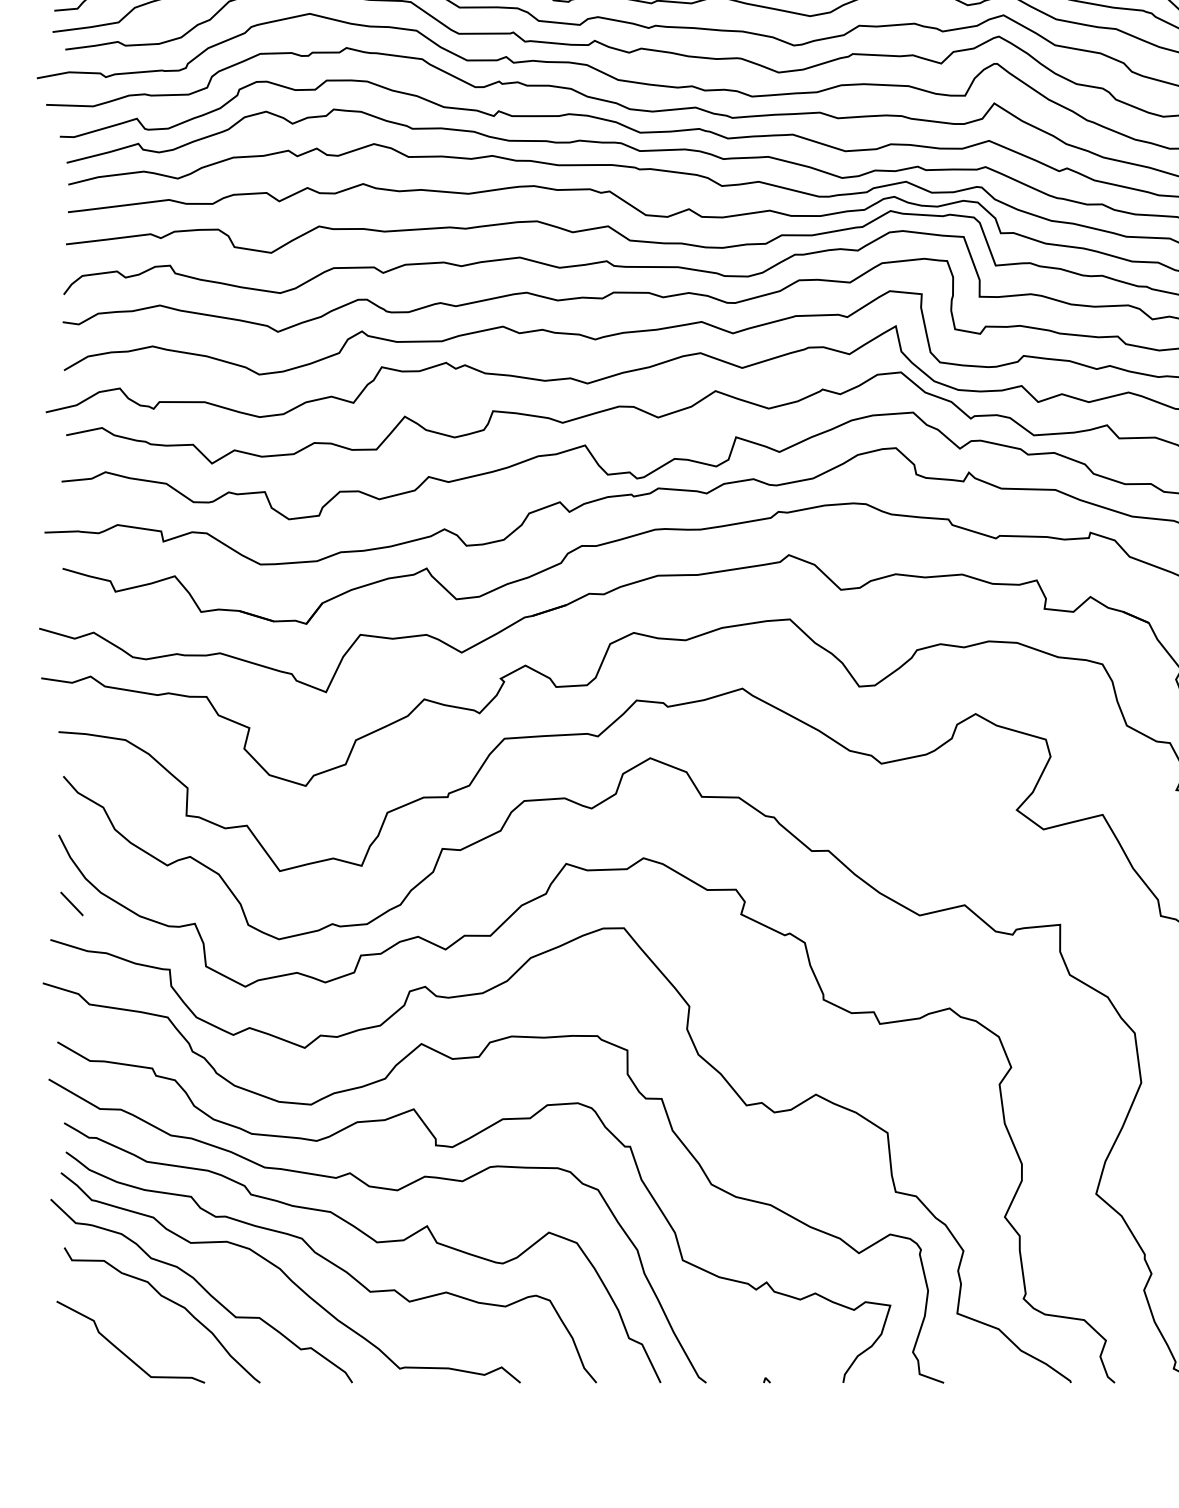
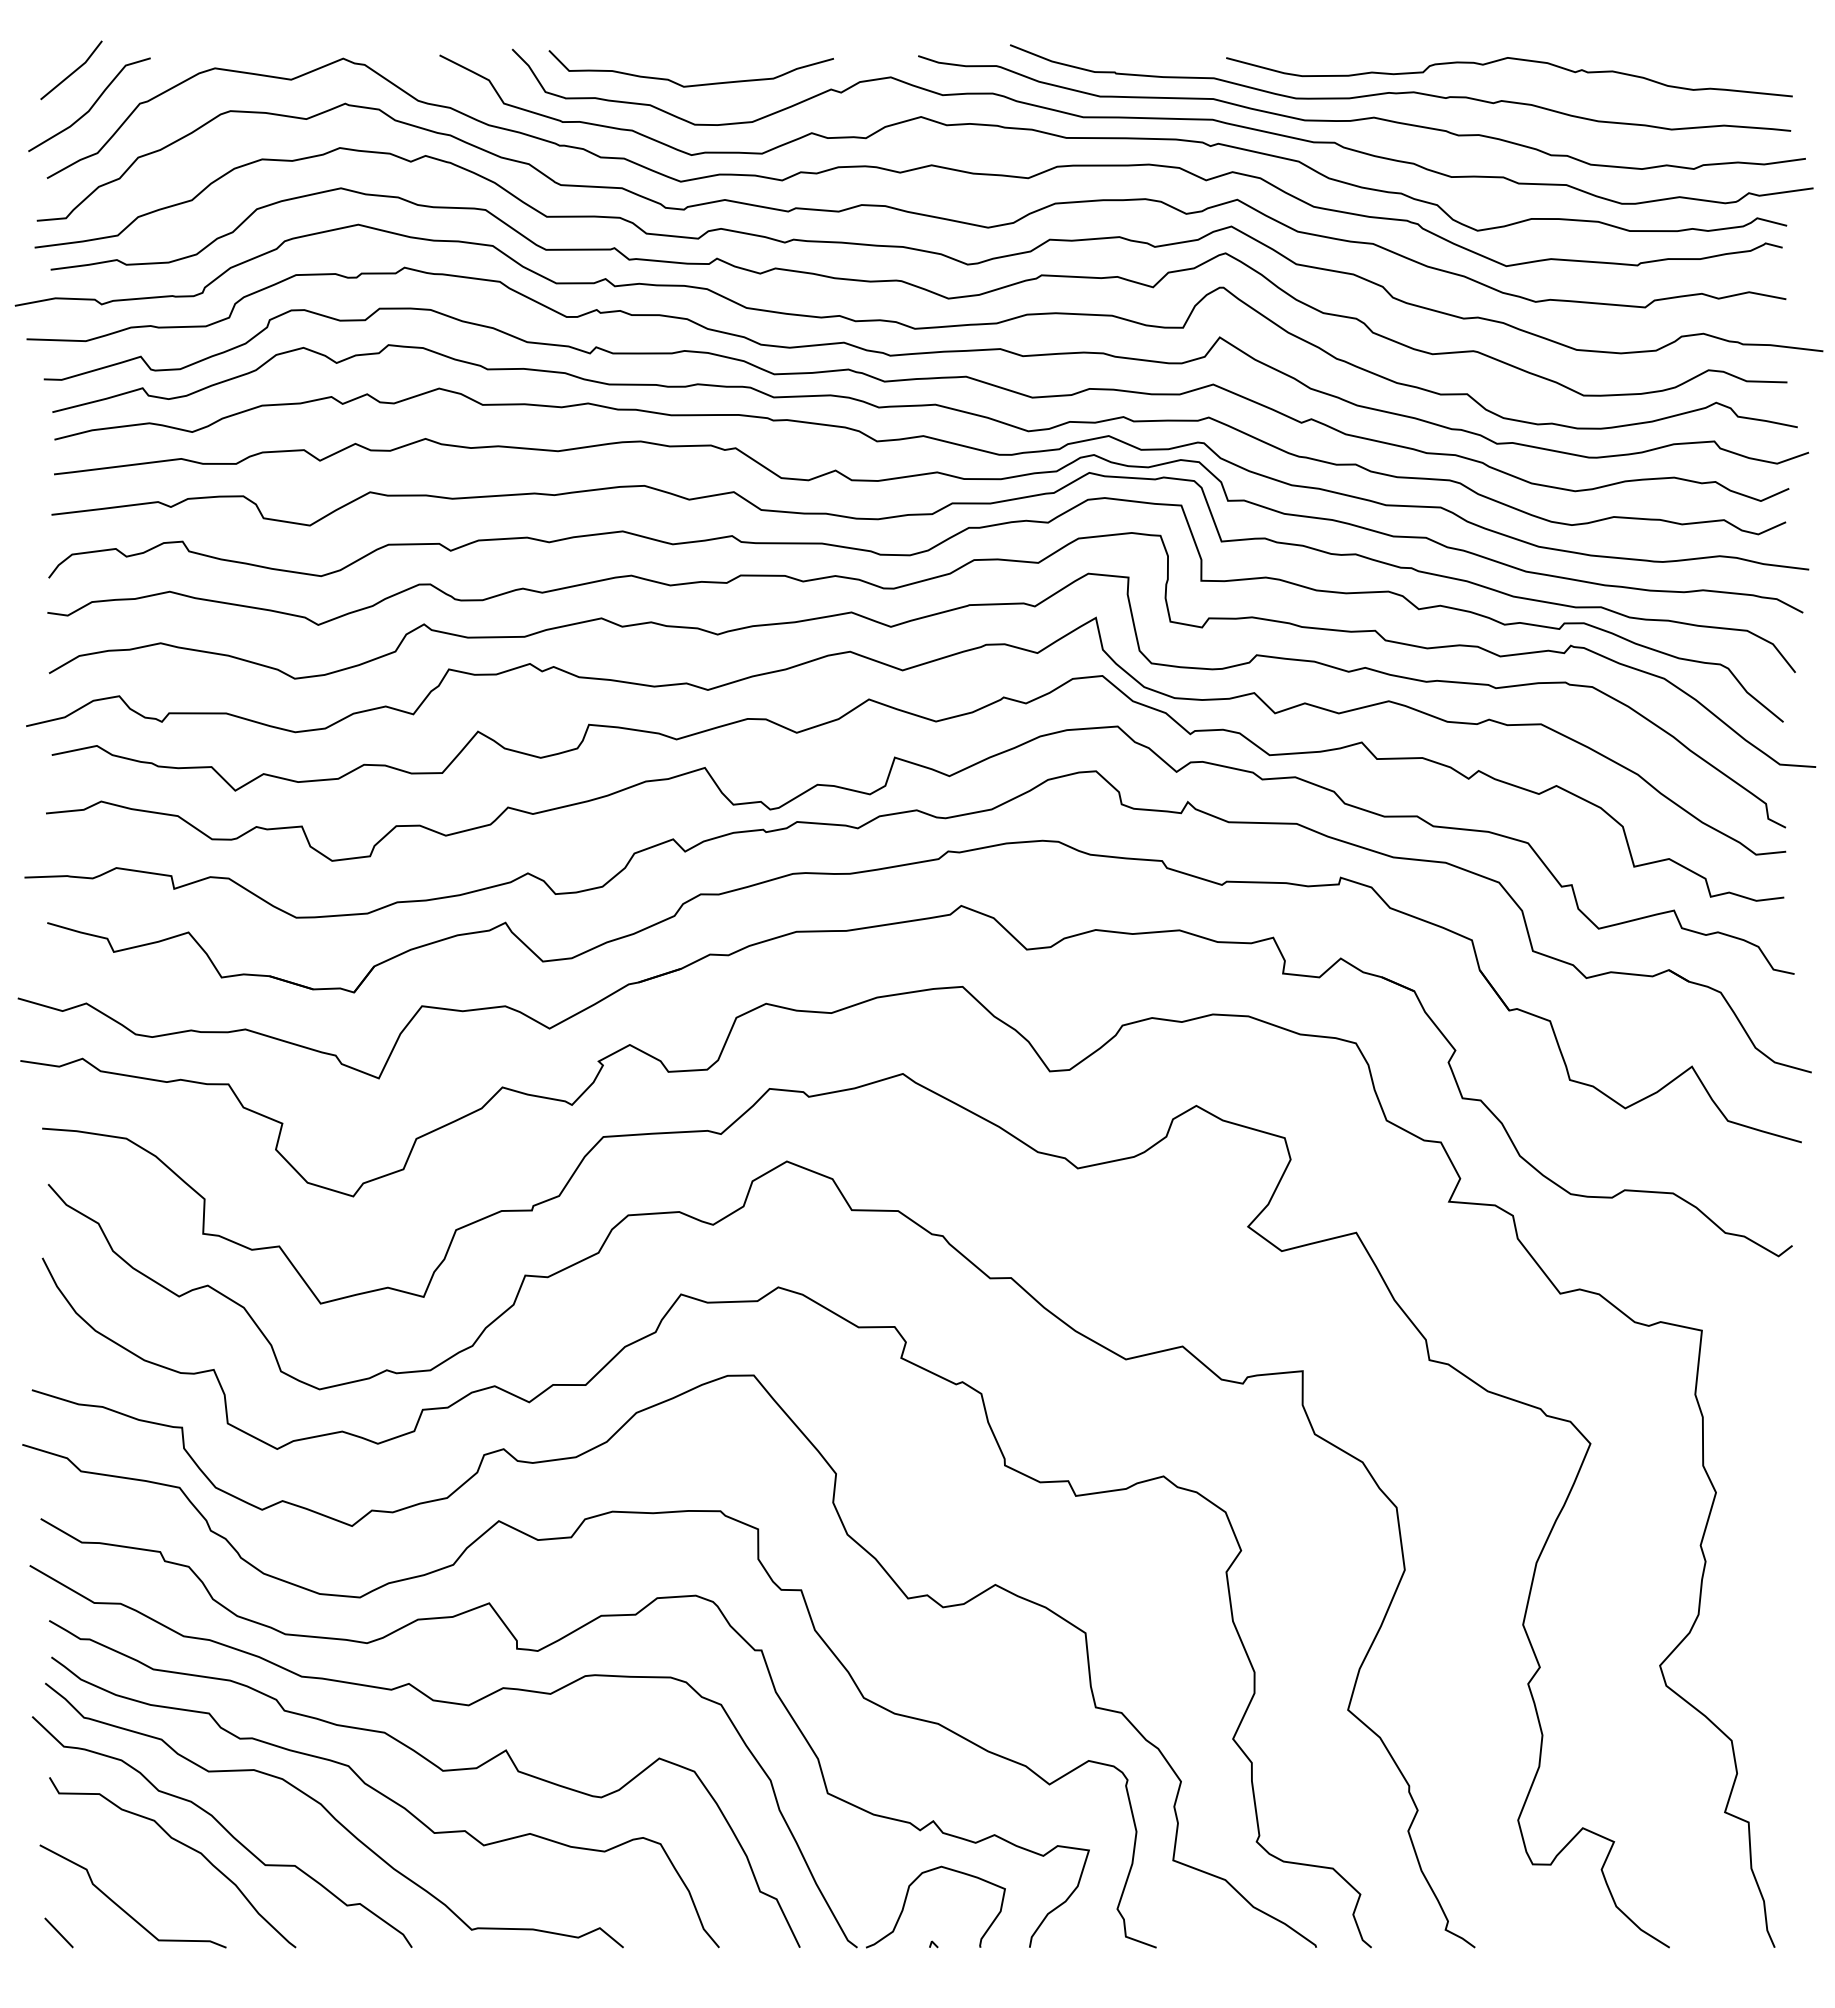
line: (71, 903) -> (58, 1932), moved
curve: (745, 1345) -> (906, 1900), added

